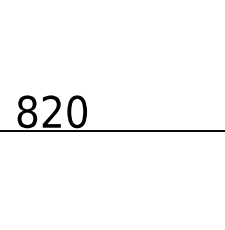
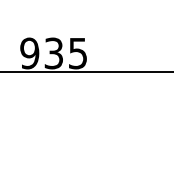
text: (51, 111) -> (53, 53), 820 -> 935

